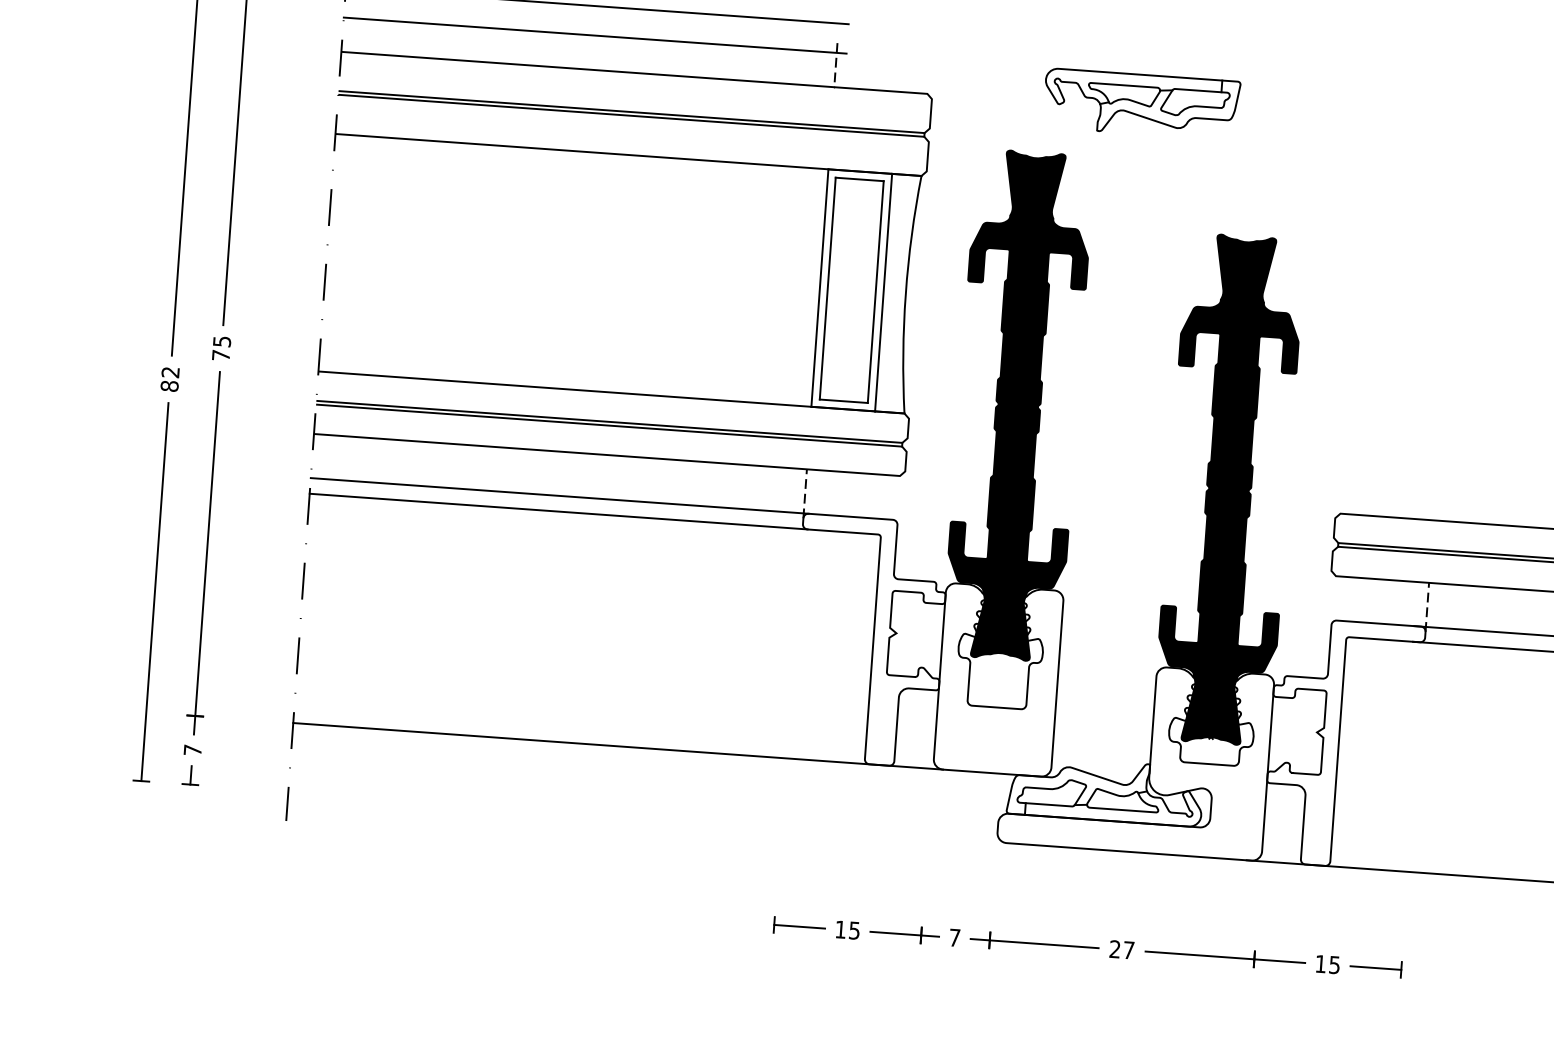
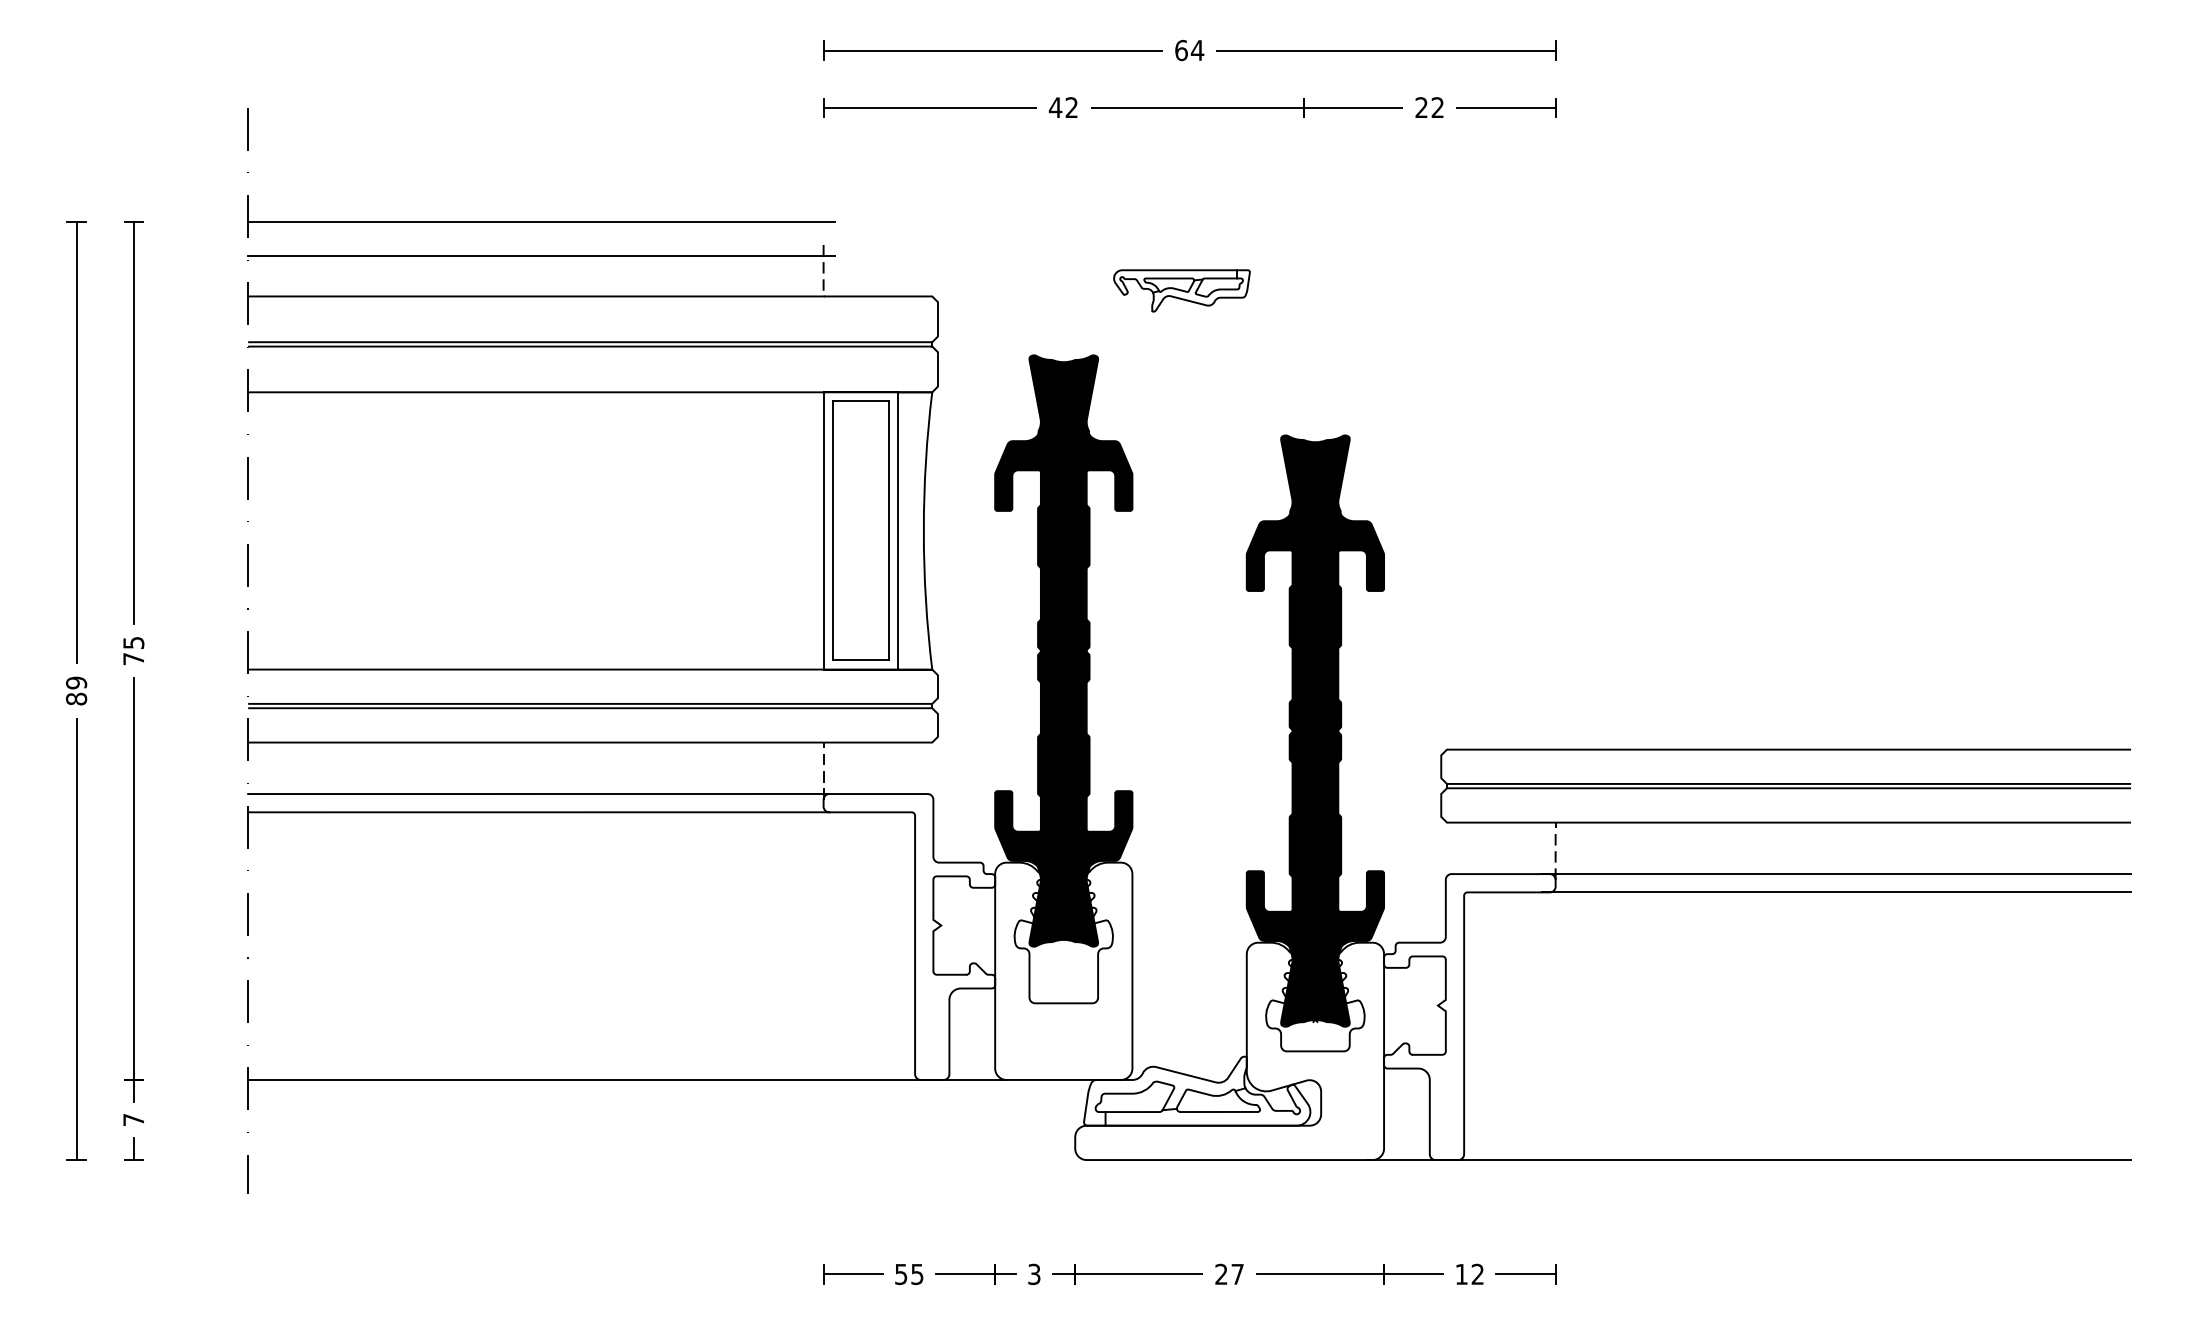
part: (1141, 104) -> (1181, 290), size x0.6
text: (170, 372) -> (76, 682), 82 -> 89
text: (840, 929) -> (901, 1274), 15 -> 55
text: (954, 937) -> (1034, 1274), 7 -> 3
text: (1334, 965) -> (1477, 1274), 15 -> 12

